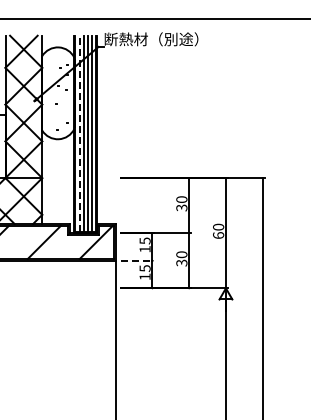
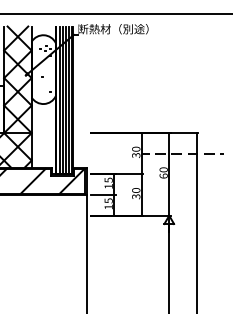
line: (79, 133) -> (59, 99), dashed -> solid
line: (244, 205) -> (183, 153), added
line: (137, 260) -> (103, 194), dashed -> solid

